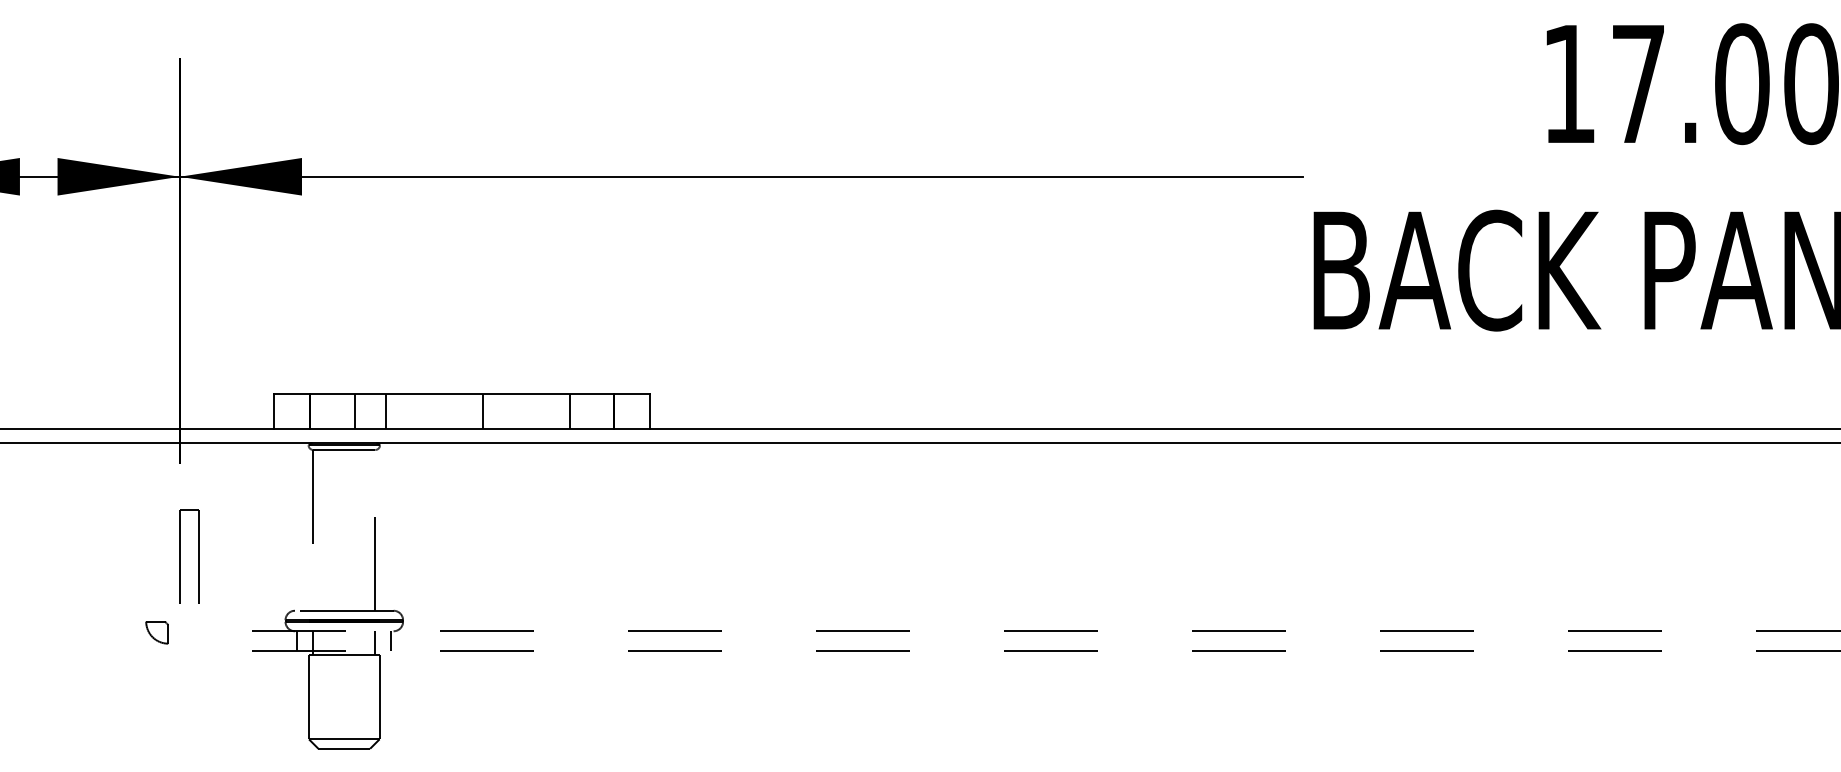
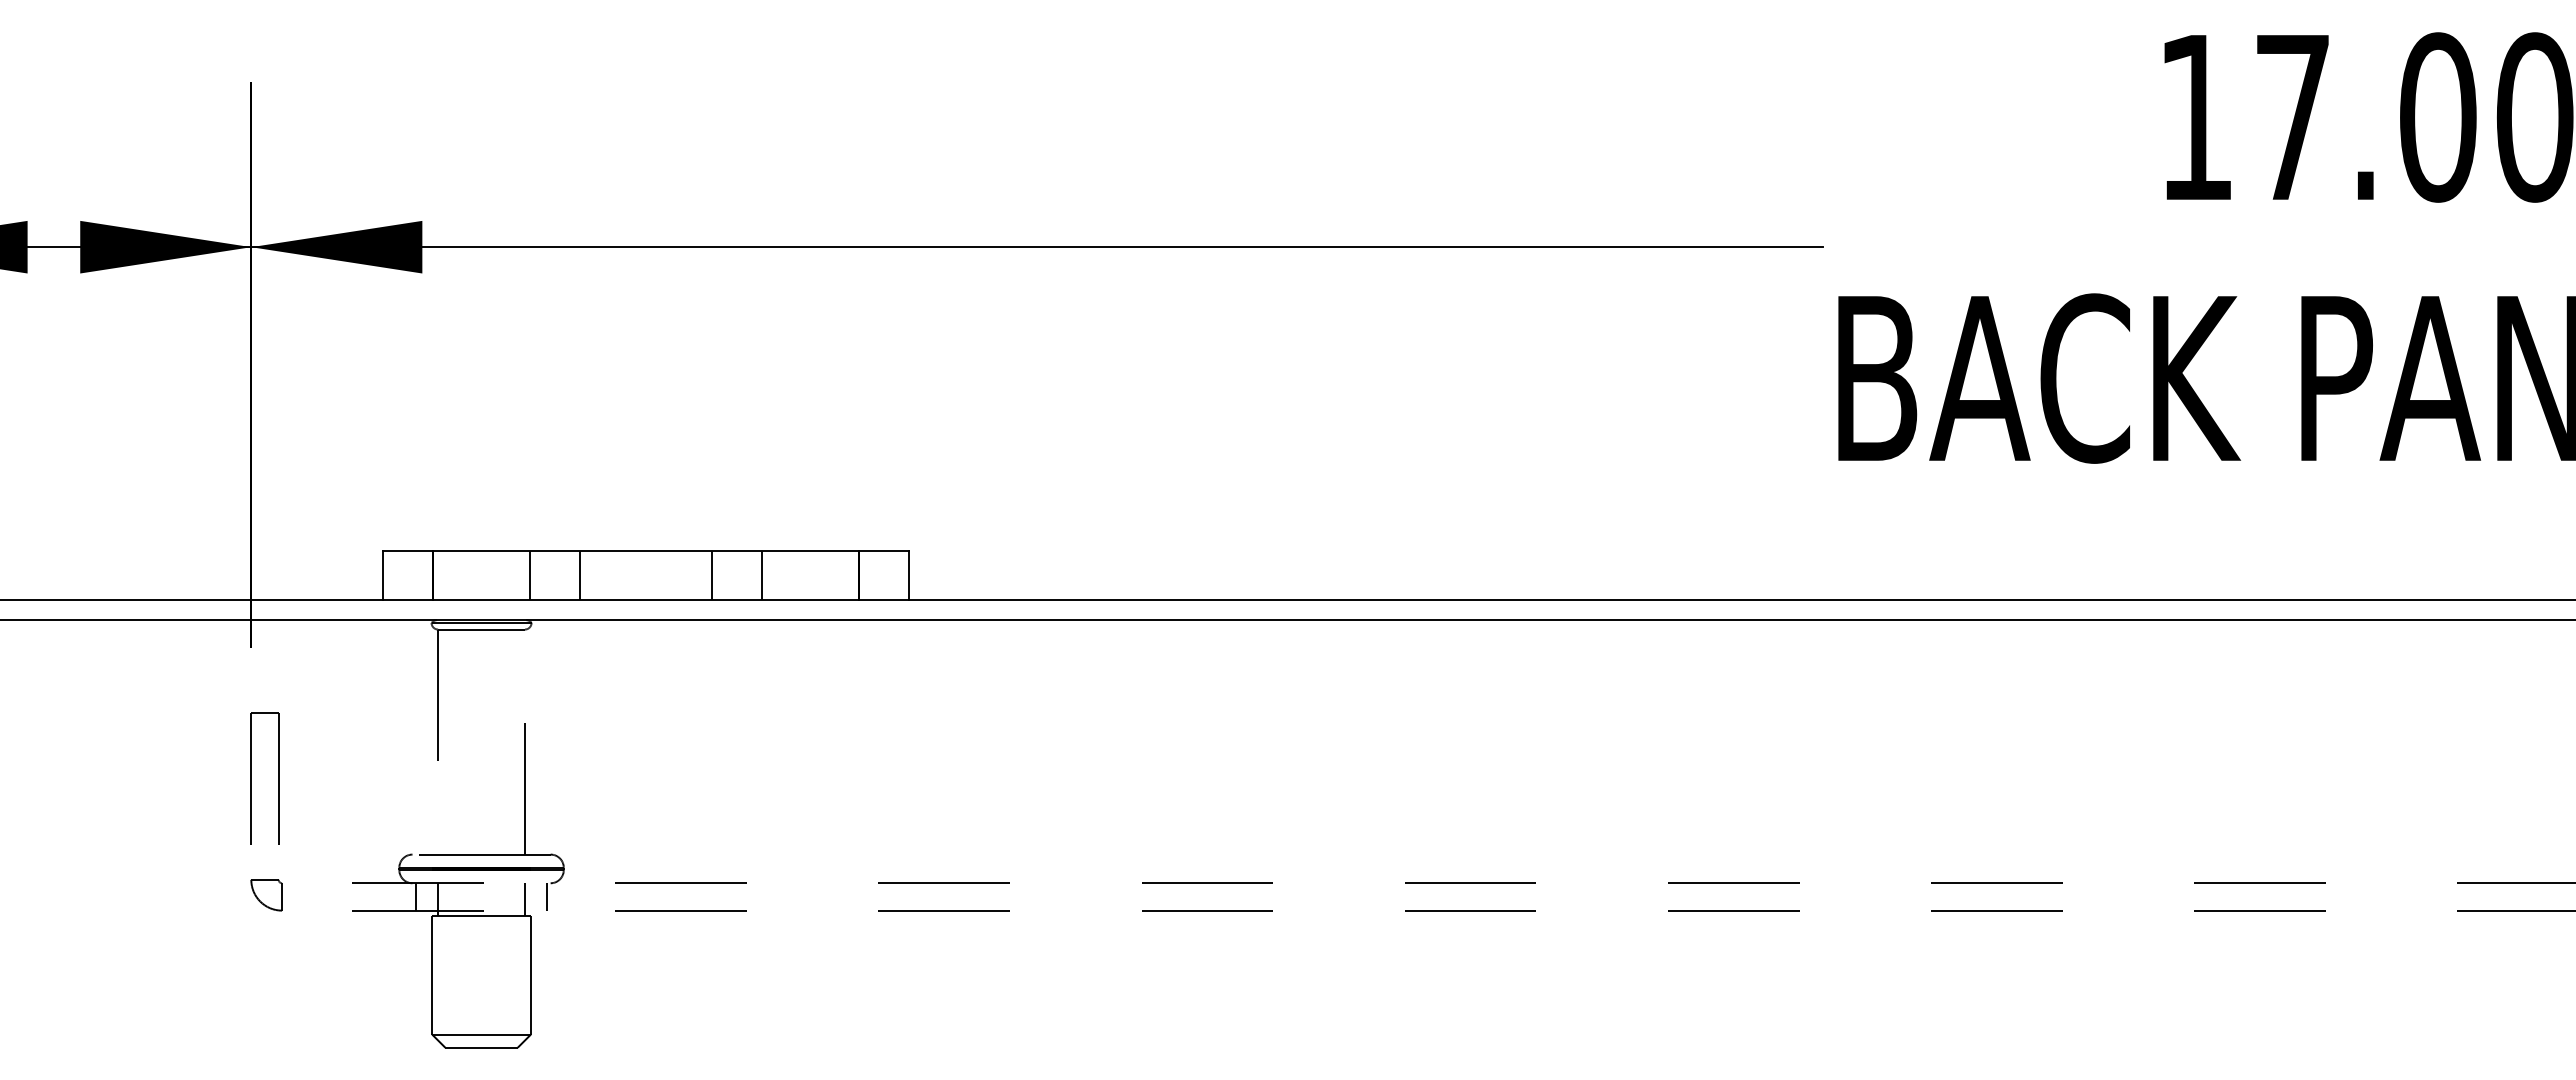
line: (354, 411) -> (530, 575), moved
line: (386, 411) -> (580, 575), moved
line: (482, 411) -> (711, 575), moved
line: (569, 411) -> (761, 575), moved
part: (157, 632) -> (266, 895), moved

